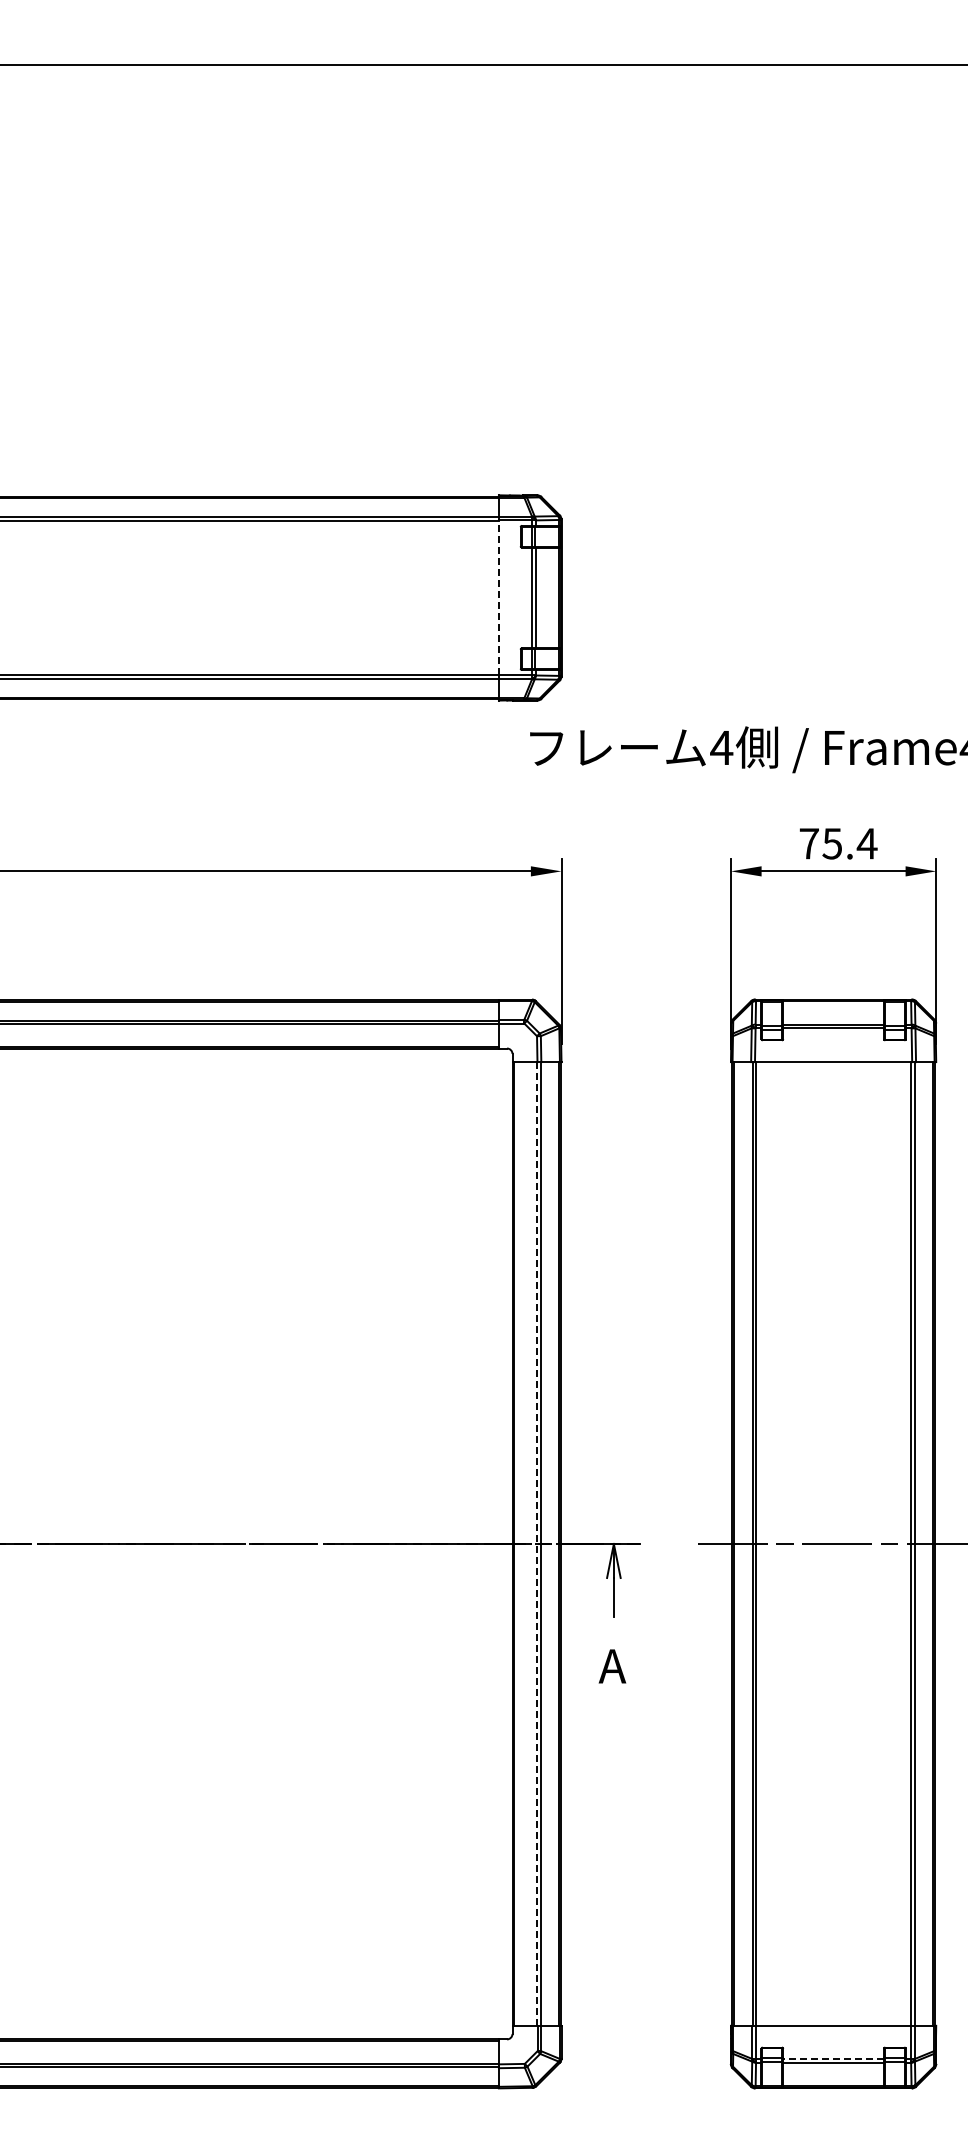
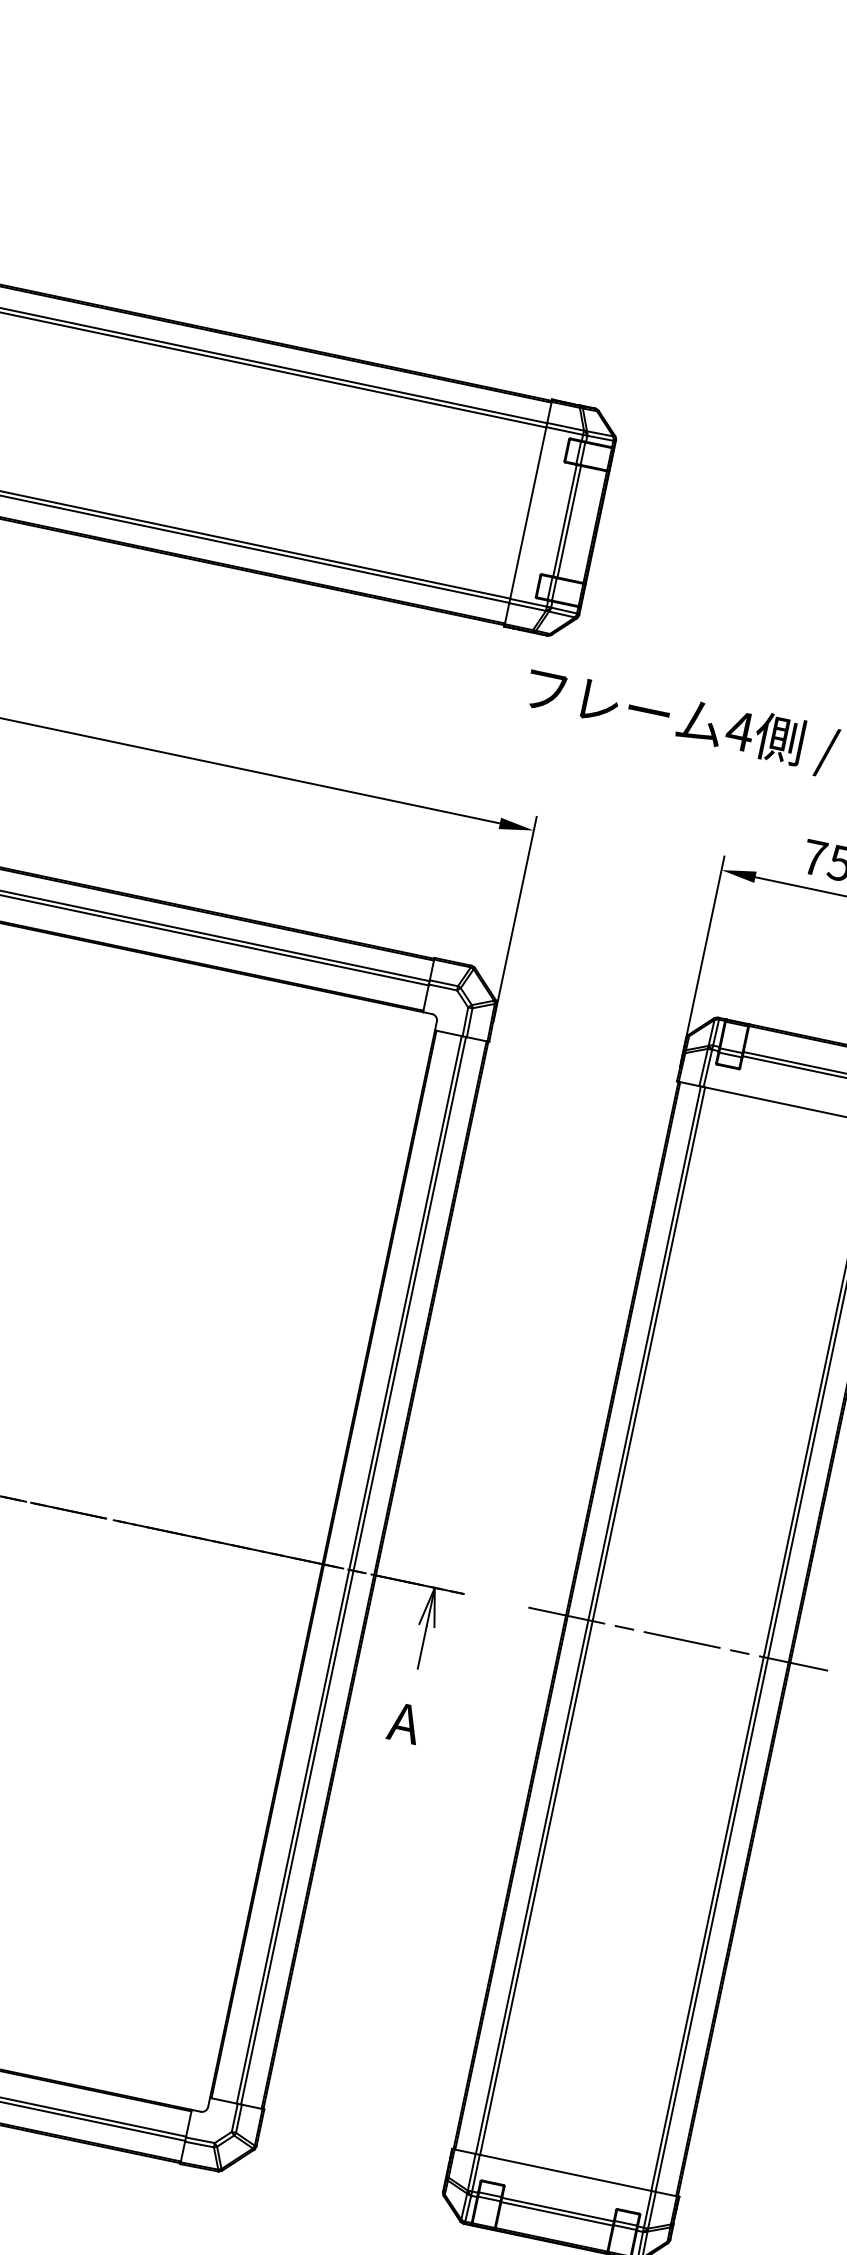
line: (498, 597) -> (527, 512), dashed -> solid
line: (536, 1543) -> (349, 1569), dashed -> solid
line: (833, 2058) -> (557, 2209), dashed -> solid

